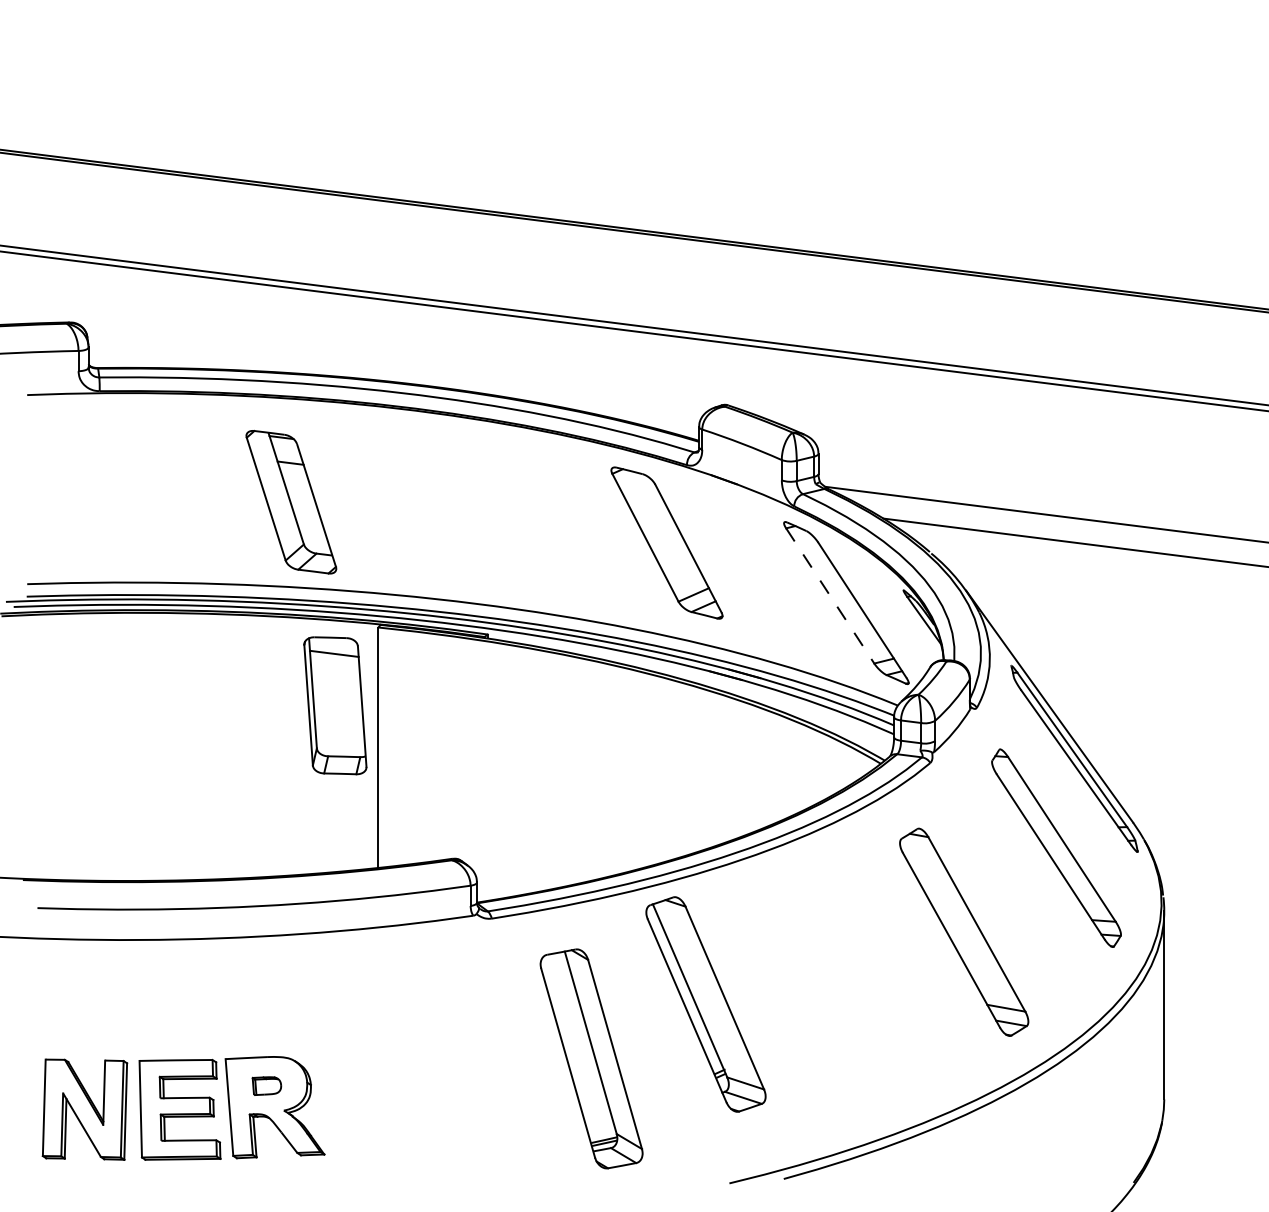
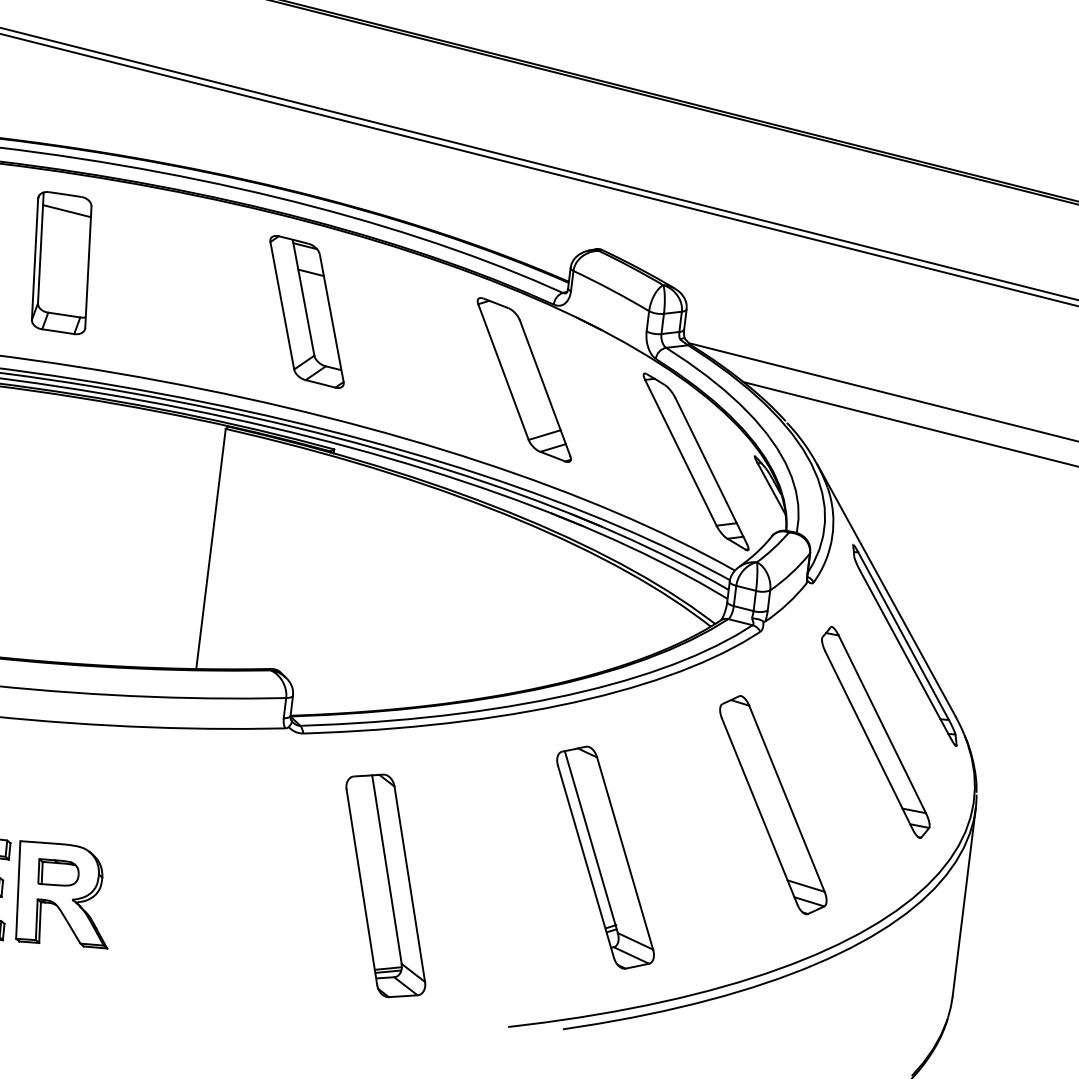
part: (291, 501) -> (307, 311), moved
line: (830, 595) -> (681, 452), dashed -> solid
part: (335, 705) -> (61, 262), moved
part: (705, 1004) -> (605, 857), moved
part: (266, 1085) -> (57, 872), size x1.43

